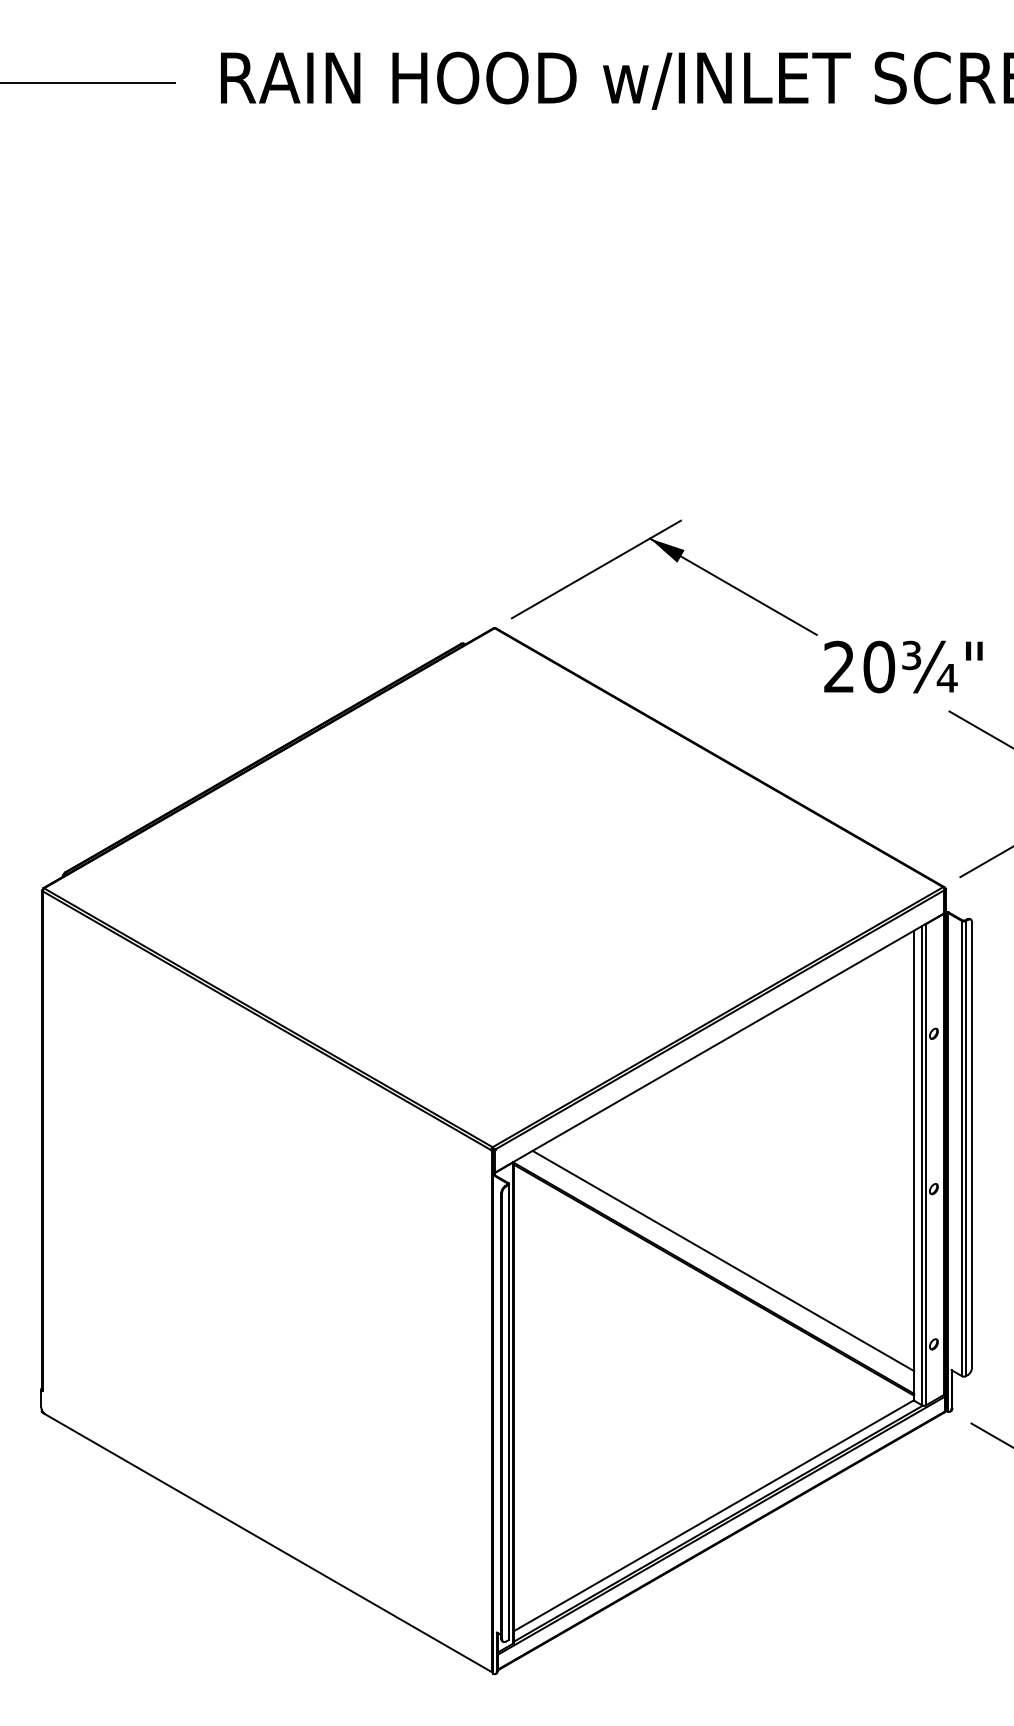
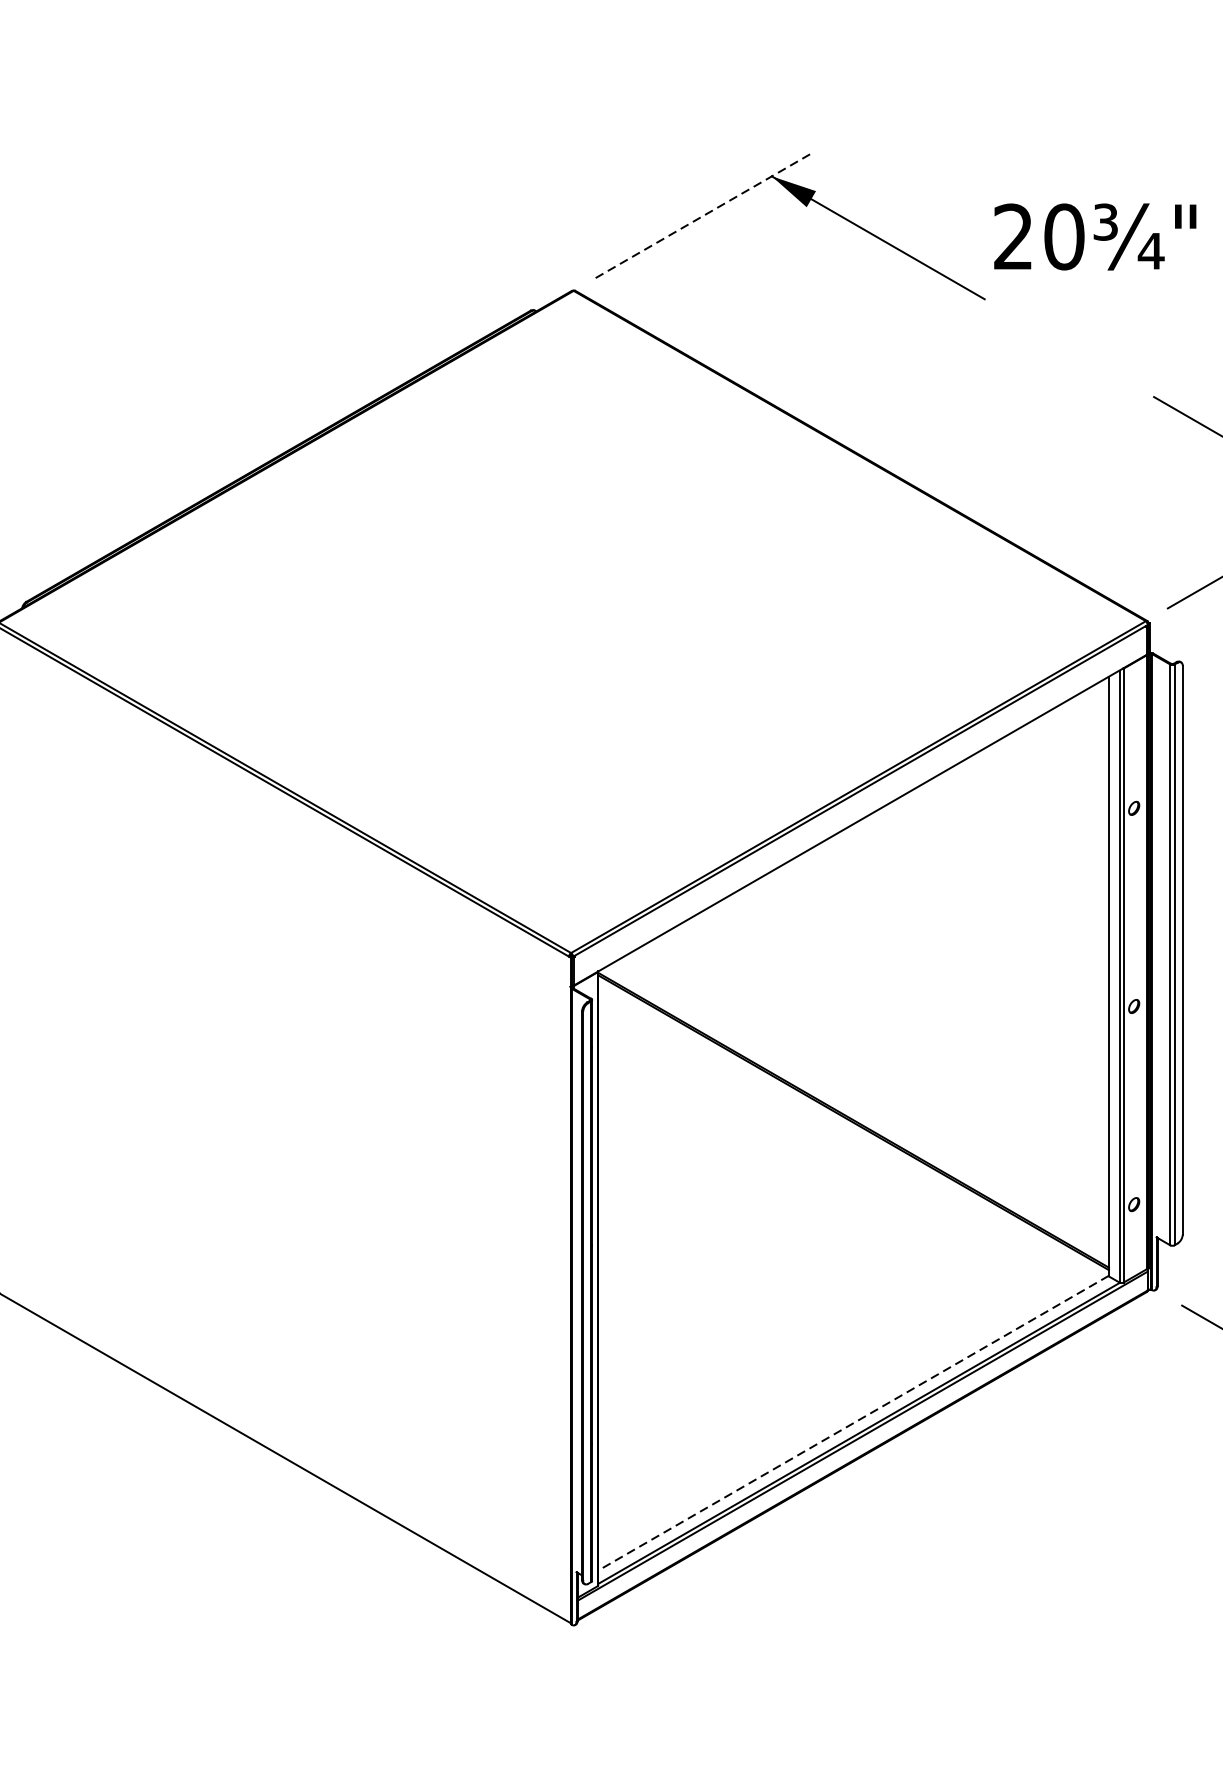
line: (596, 569) -> (703, 215), solid -> dashed
text: (903, 666) -> (1095, 236), moved
line: (723, 1260) -> (865, 1097), removed
line: (713, 1515) -> (852, 1422), solid -> dashed

